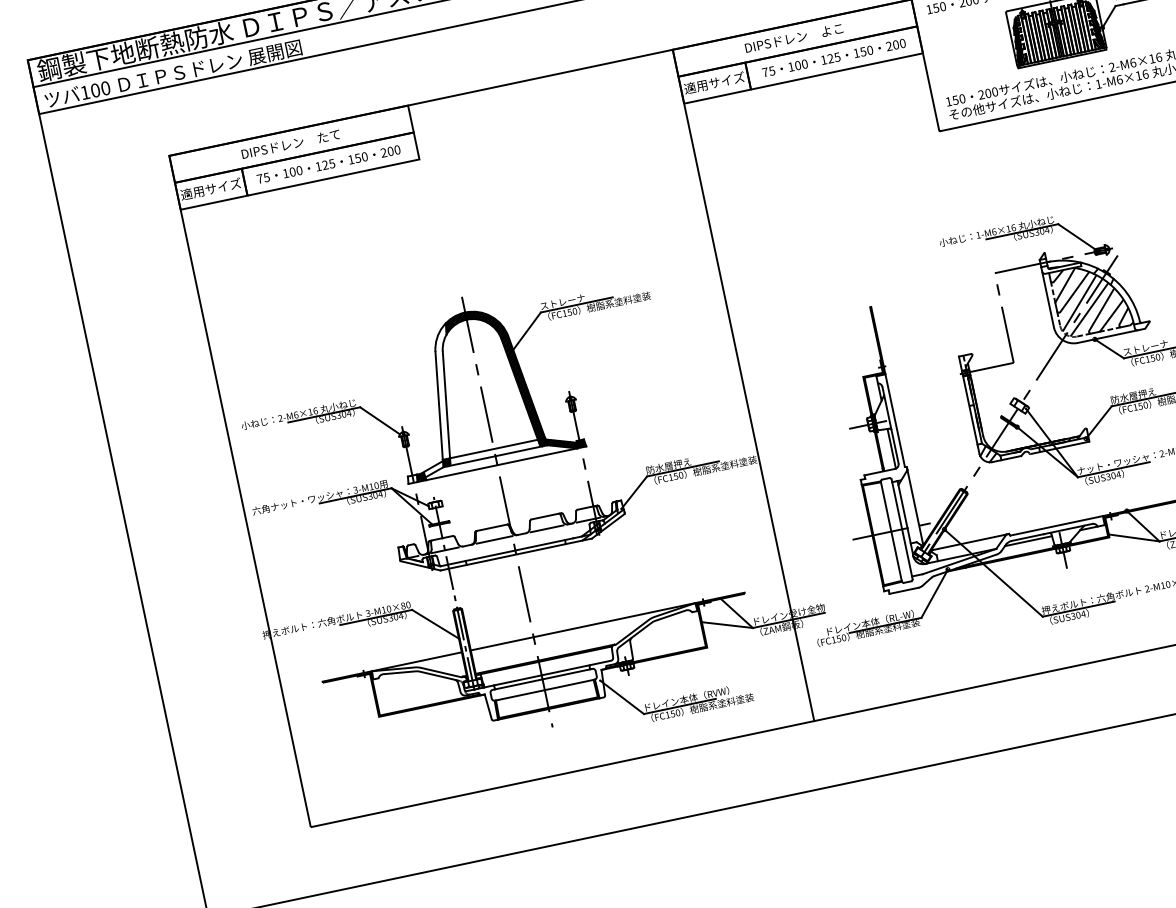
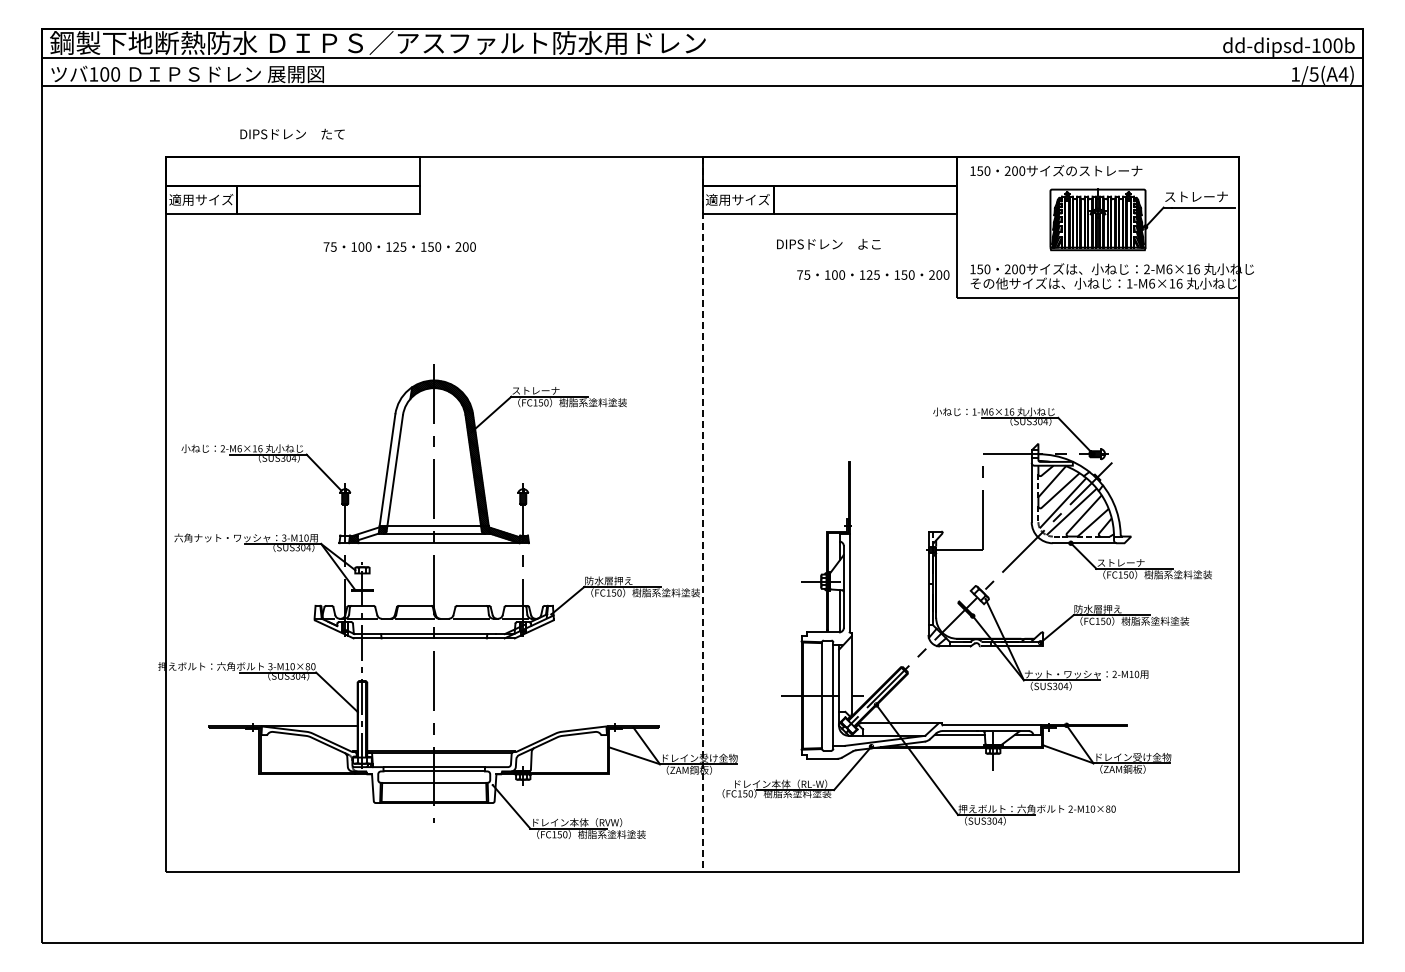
text: (793, 38) -> (828, 244), moved
text: (834, 57) -> (873, 274), moved
text: (290, 143) -> (292, 133), moved
text: (328, 164) -> (399, 246), moved
line: (743, 385) -> (702, 514), solid -> dashed
line: (582, 626) -> (486, 726), removed

